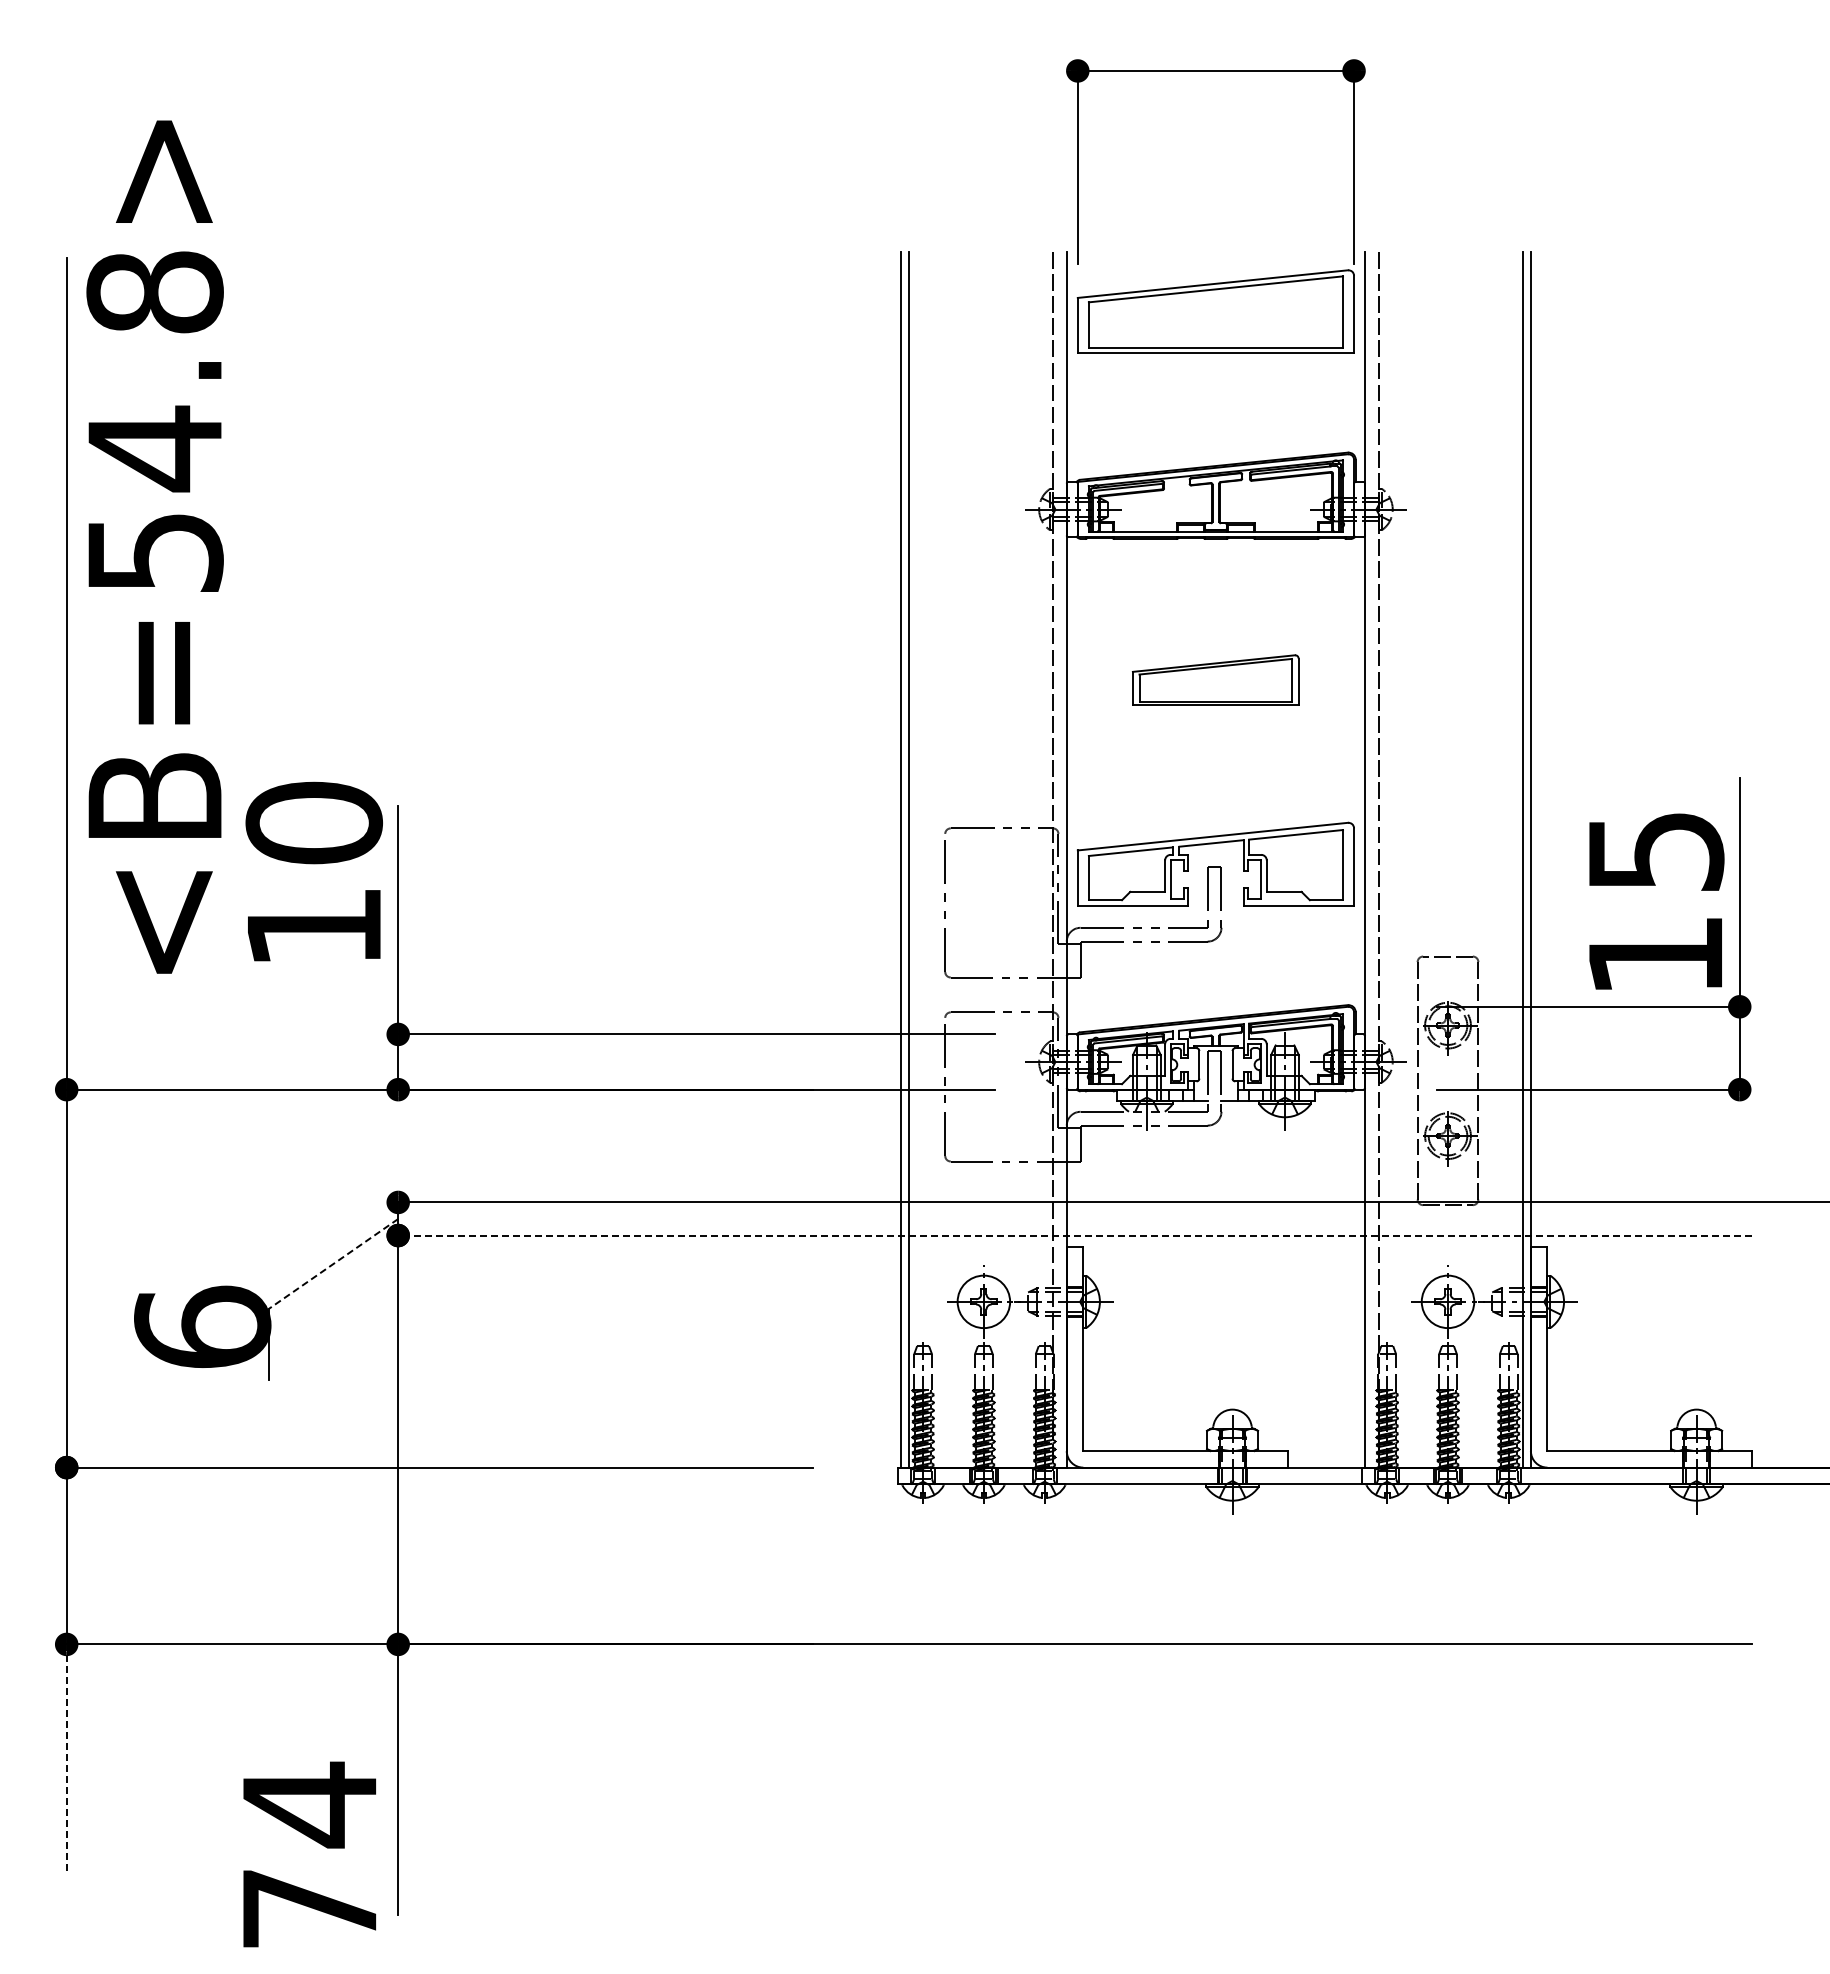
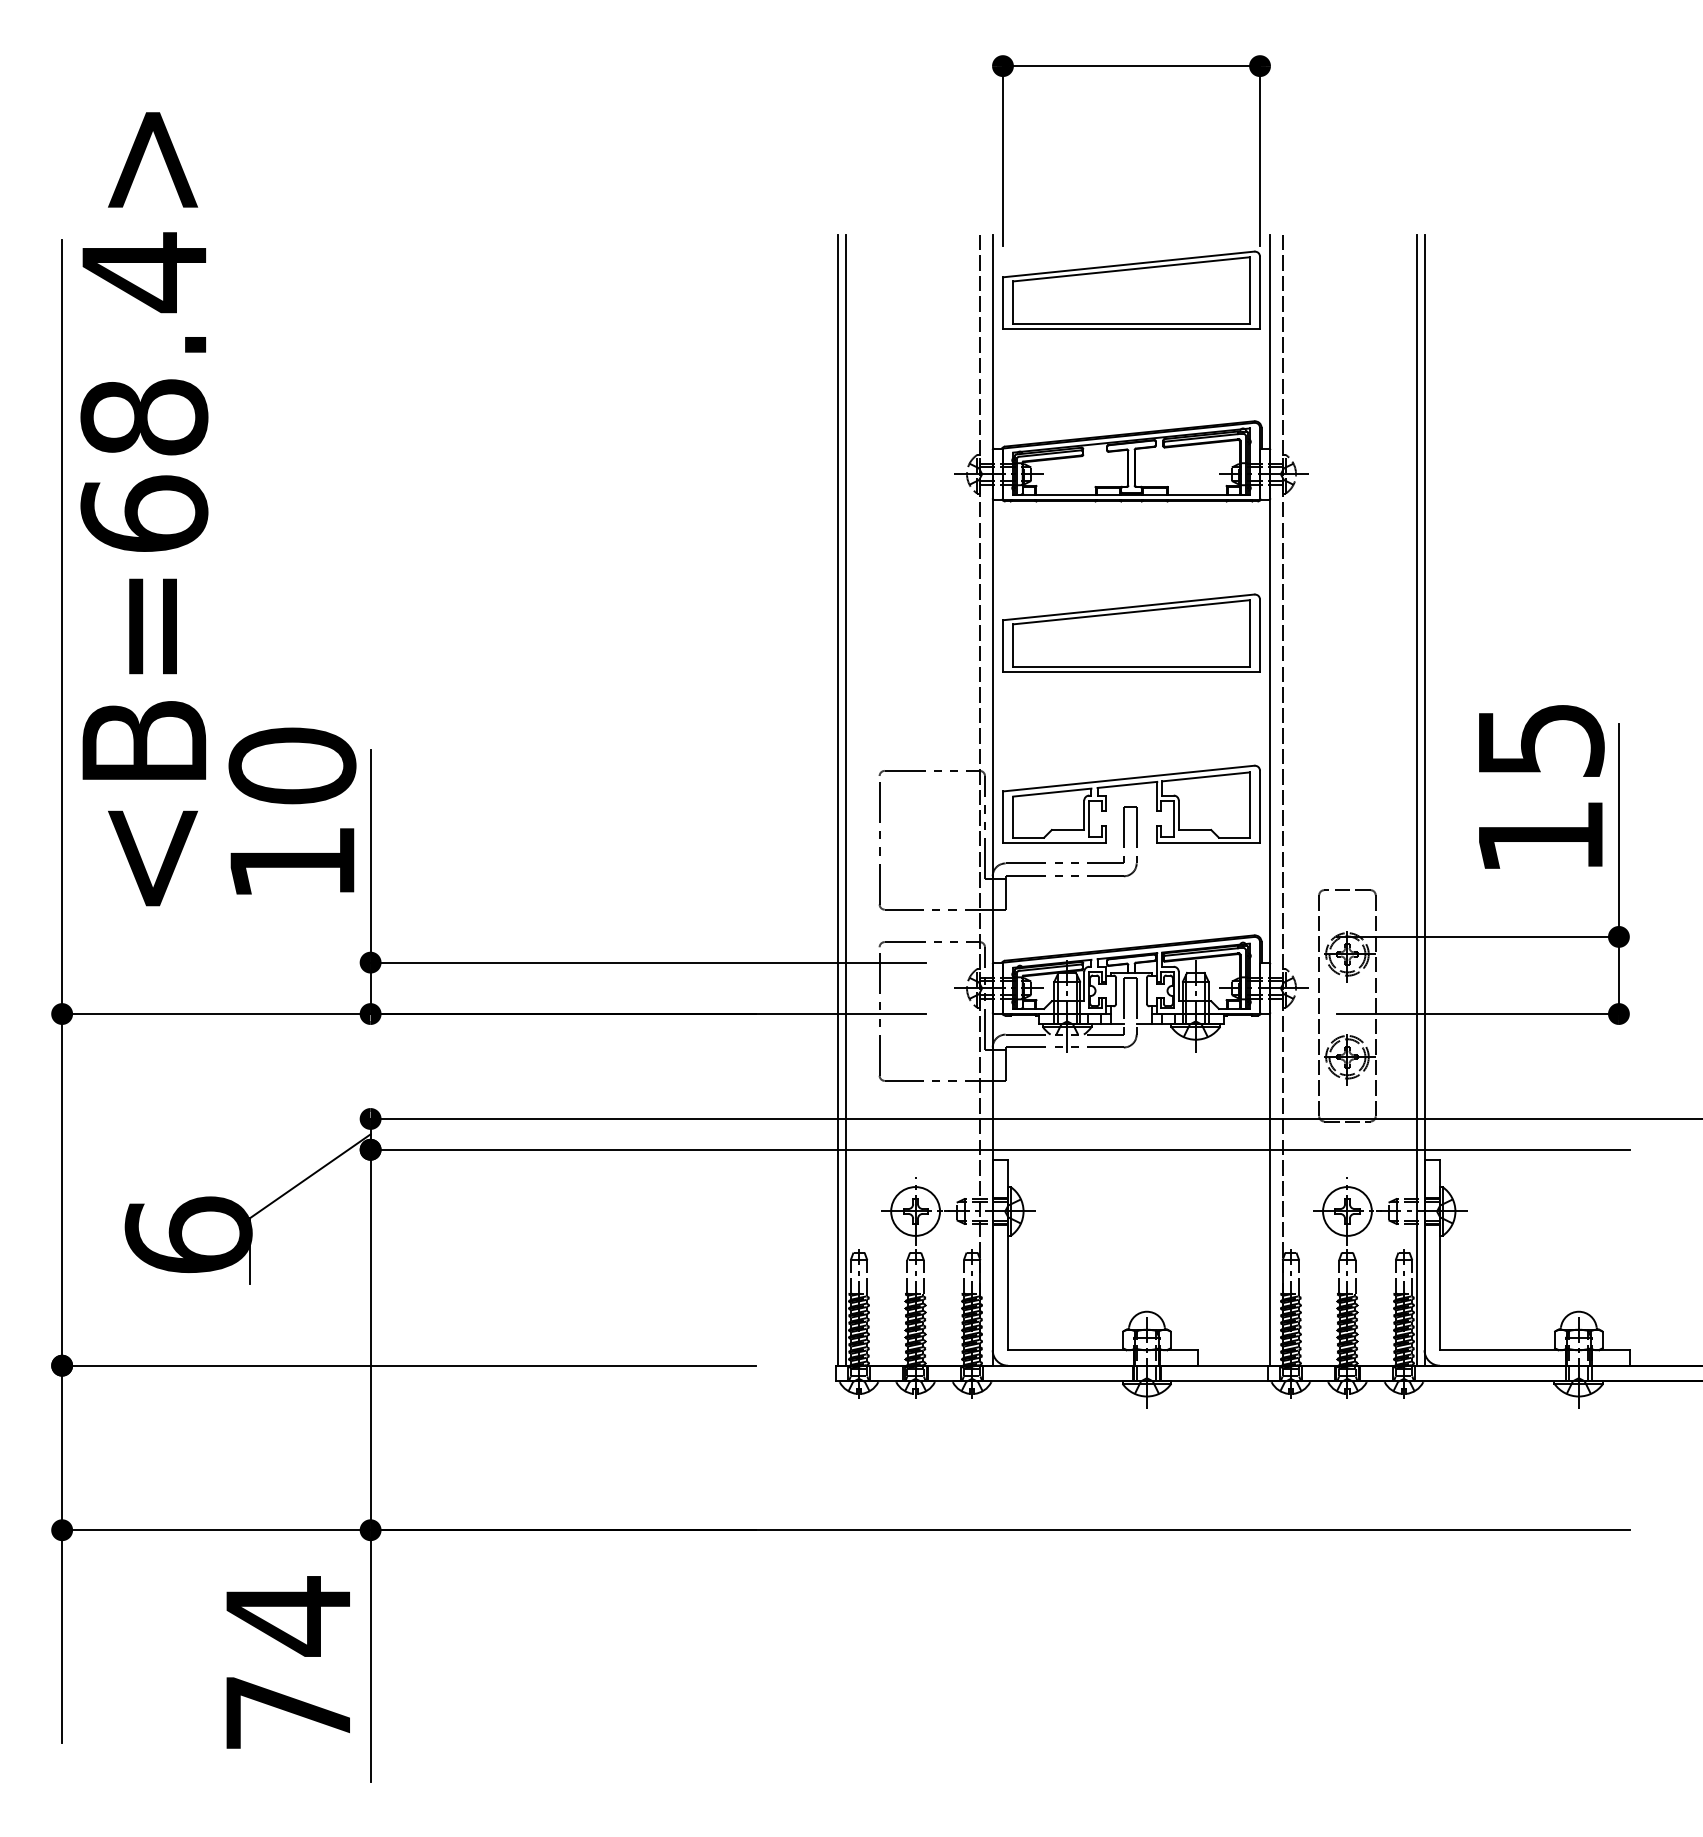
text: (154, 421) -> (143, 392), <B=54.8> -> <B=68.4>
part: (1215, 679) -> (1131, 632), size x1.67
text: (1656, 901) -> (1541, 786), moved
line: (1072, 1235) -> (998, 1149), dashed -> solid
line: (333, 1263) -> (310, 1175), dashed -> solid
line: (66, 1759) -> (61, 1637), dashed -> solid
text: (309, 1854) -> (288, 1662), moved

